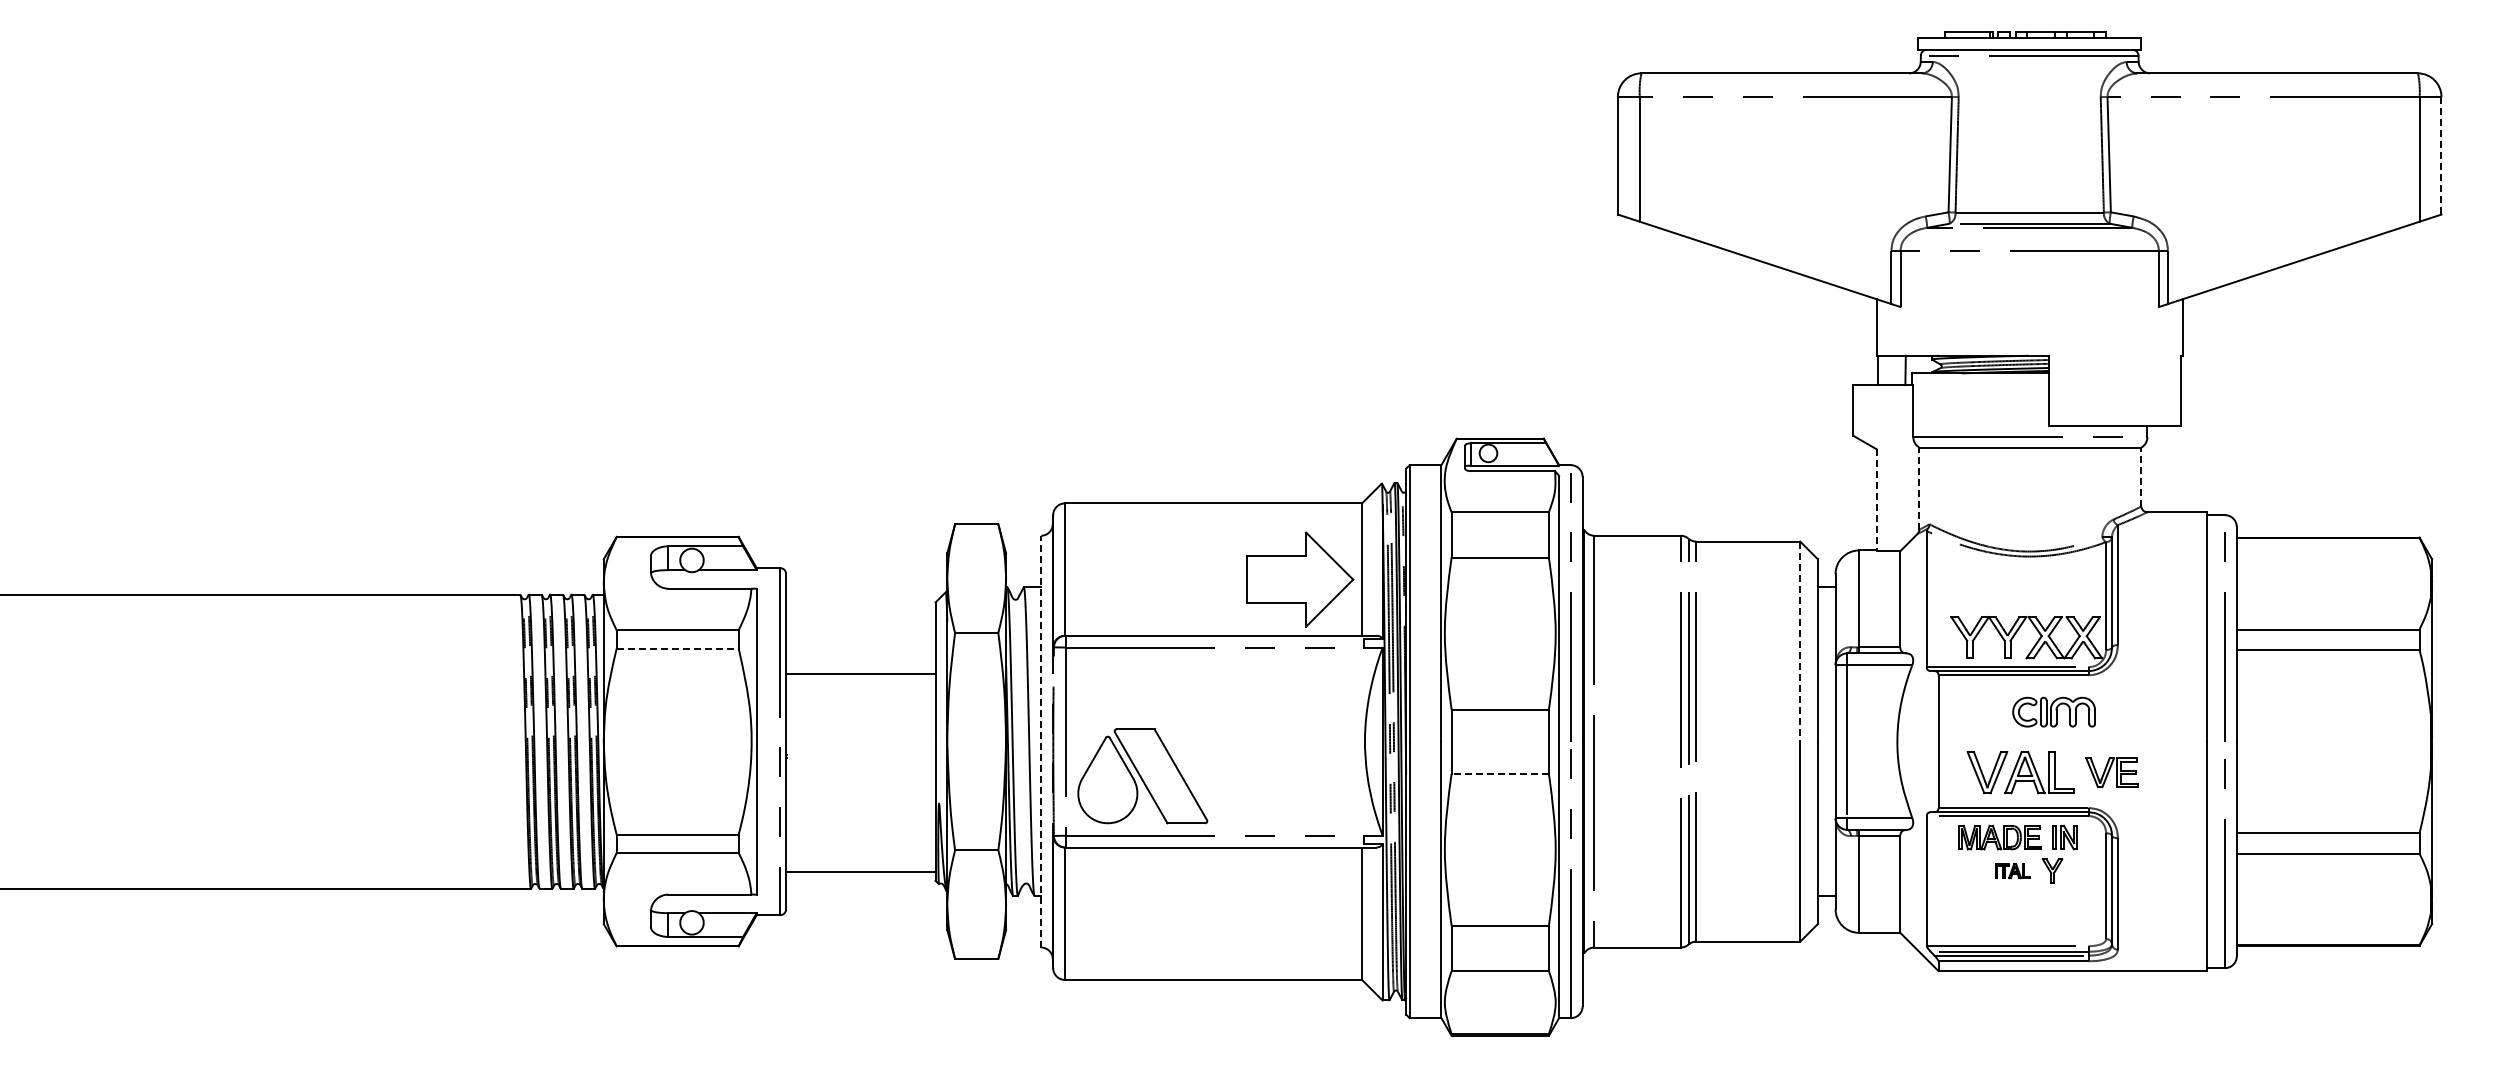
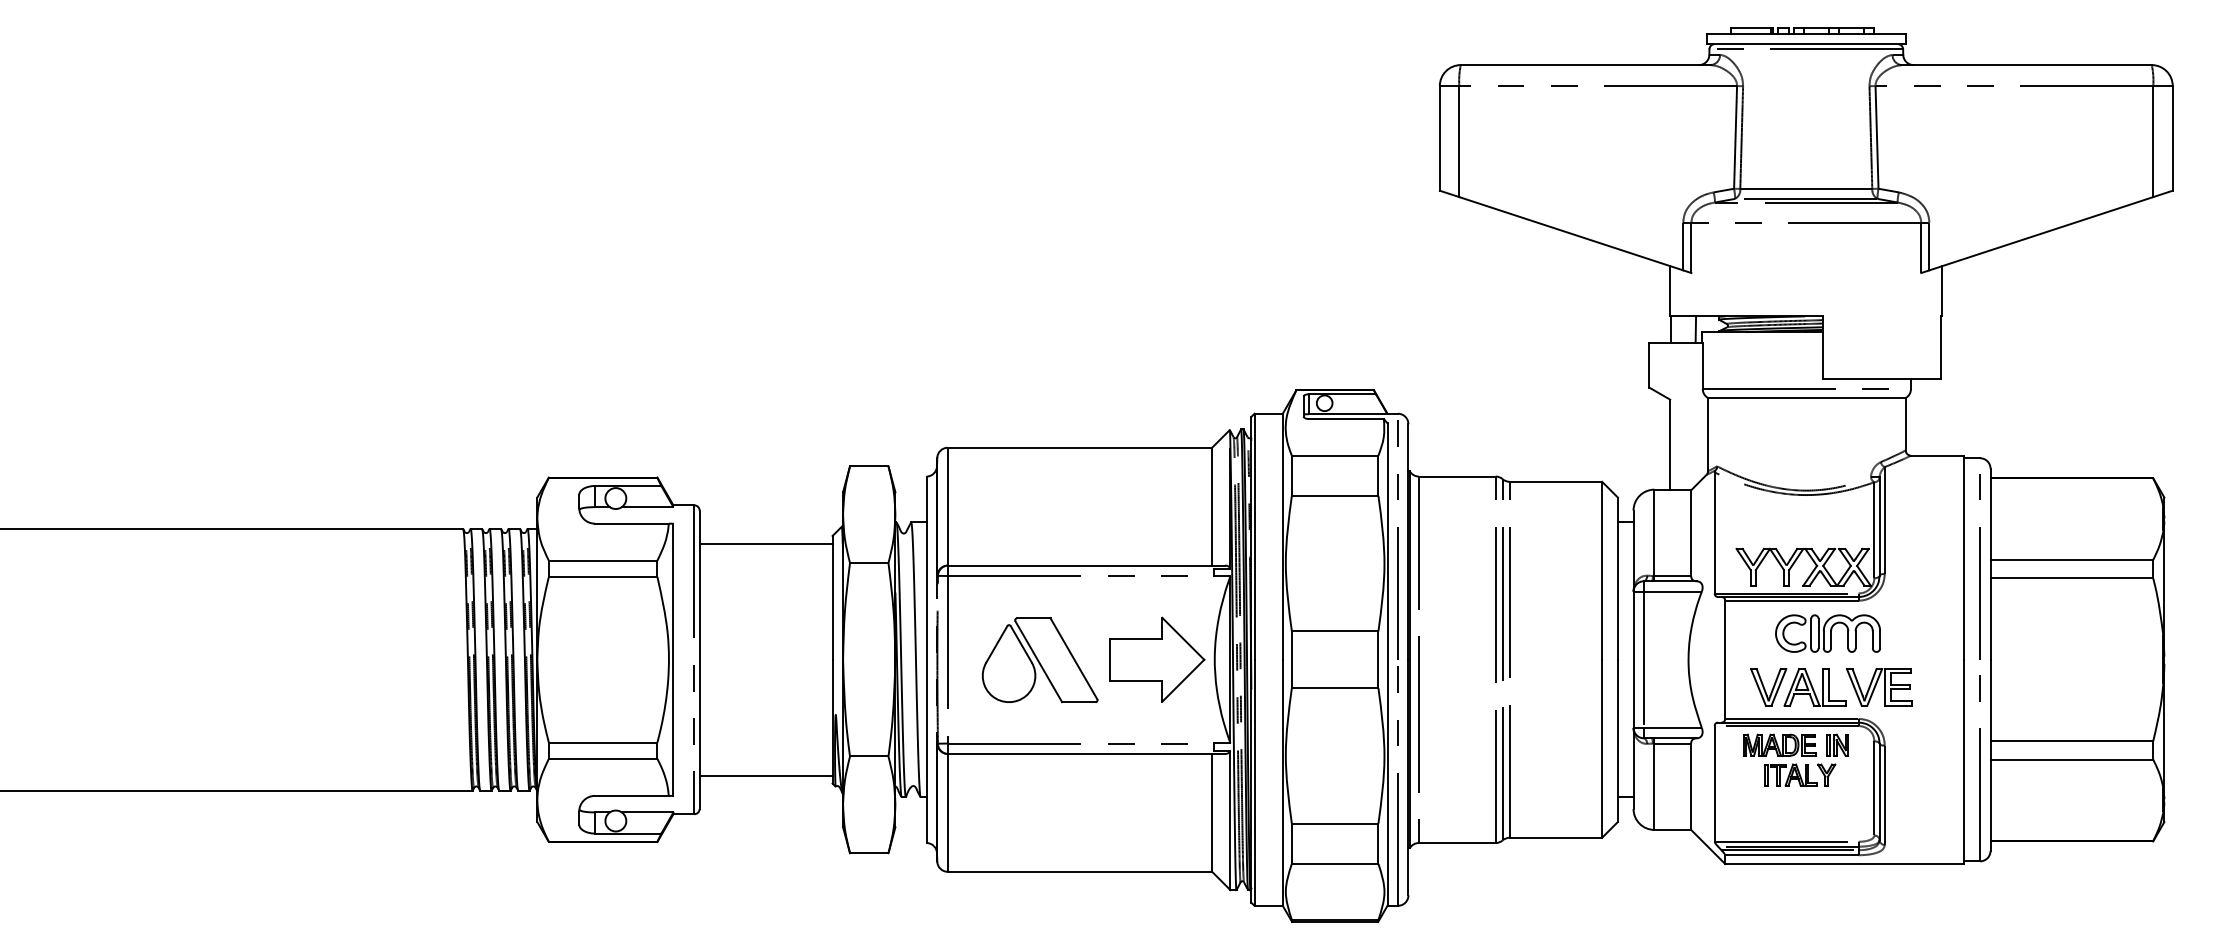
line: (2441, 155) -> (2172, 138), dashed -> solid
line: (2141, 477) -> (1905, 424), dashed -> solid
line: (1919, 488) -> (1708, 434), dashed -> solid
line: (1876, 500) -> (1669, 445), dashed -> solid
part: (1300, 579) -> (1157, 659), moved
line: (1800, 642) -> (1602, 571), dashed -> solid
line: (678, 648) -> (603, 576), dashed -> solid
line: (860, 674) -> (765, 543), moved
part: (2053, 711) -> (1827, 632), size x1.43
line: (1041, 741) -> (926, 659), dashed -> solid
part: (2111, 772) -> (1879, 687), size x1.43
line: (1500, 773) -> (1335, 688), dashed -> solid
part: (1142, 776) -> (1039, 660), moved
part: (2012, 870) -> (1790, 774), size x1.67

